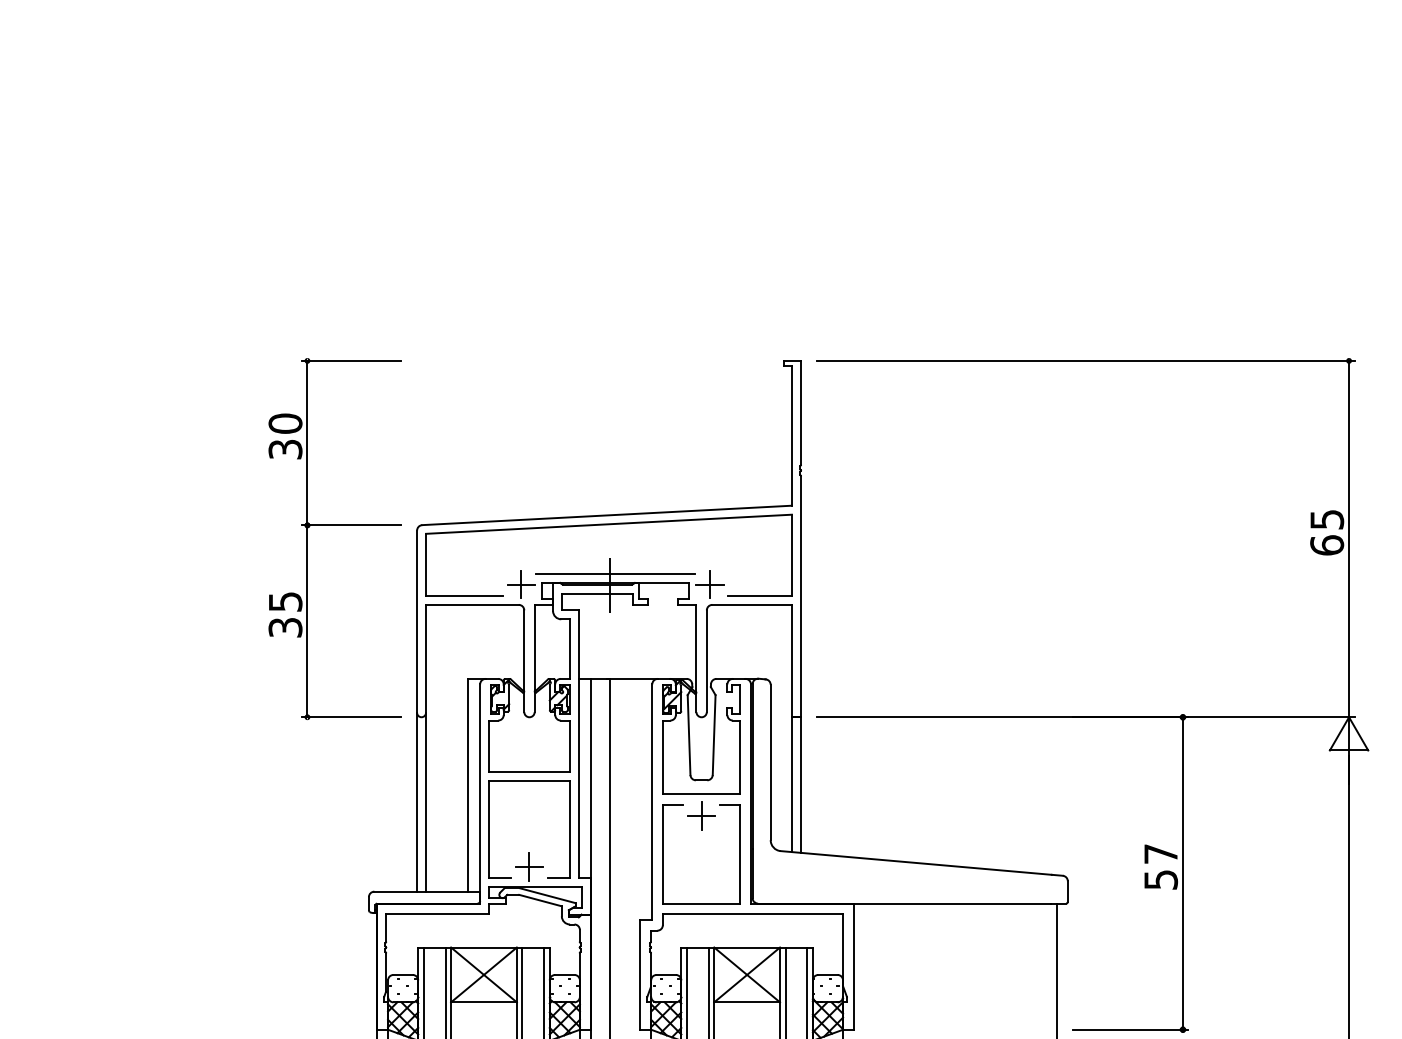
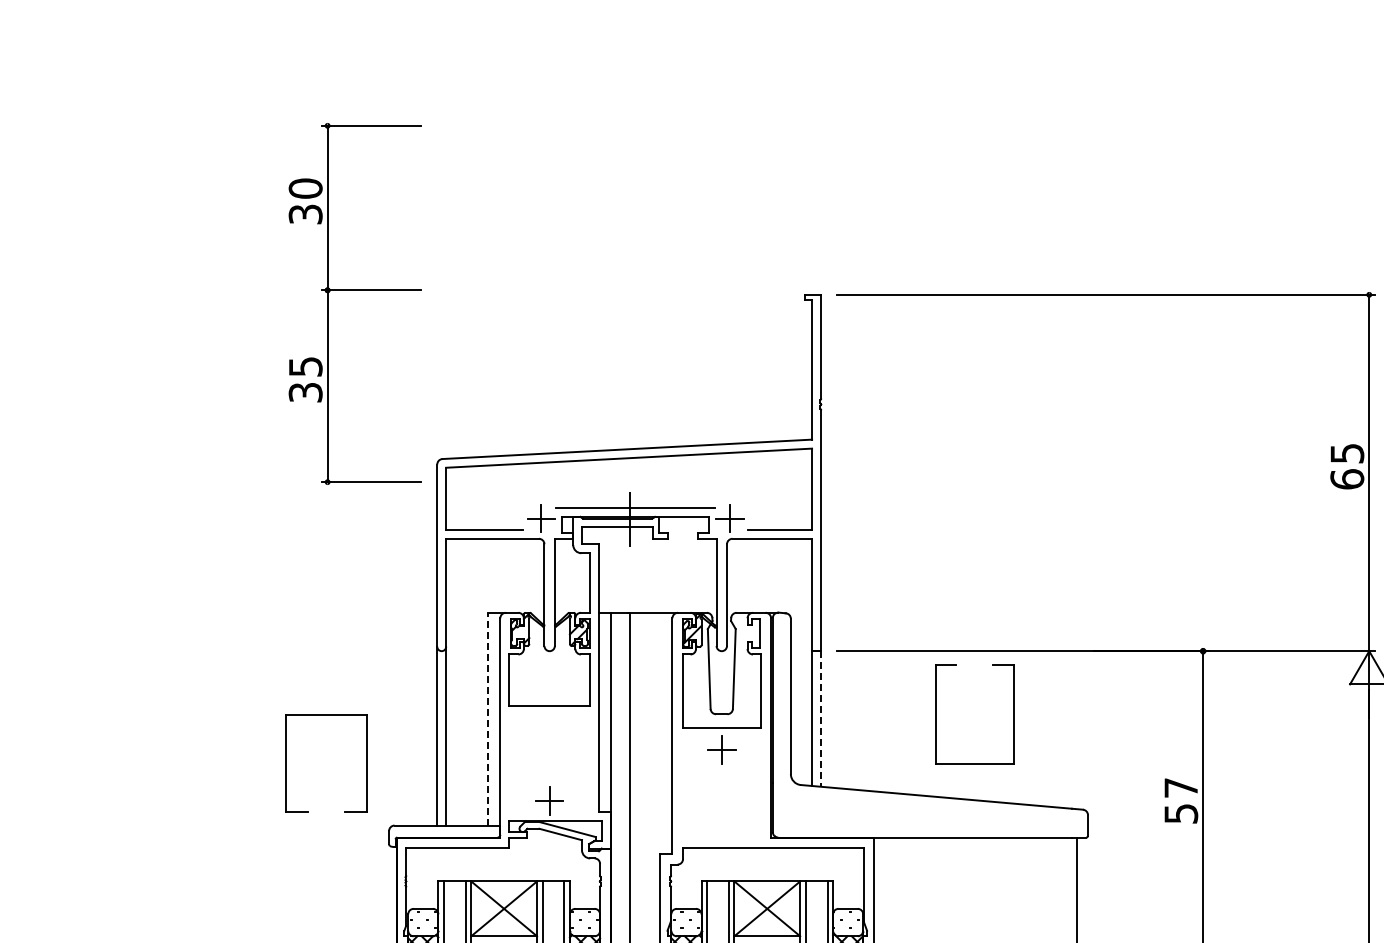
part: (334, 525) -> (354, 290), moved
line: (468, 784) -> (488, 718), solid -> dashed
line: (800, 785) -> (820, 719), solid -> dashed
part: (489, 829) -> (286, 763), moved
part: (663, 854) -> (936, 714), moved

